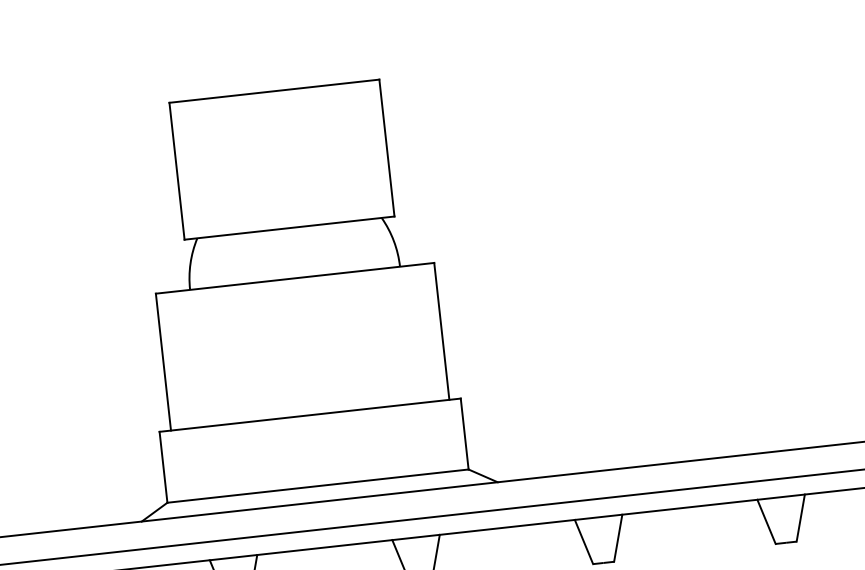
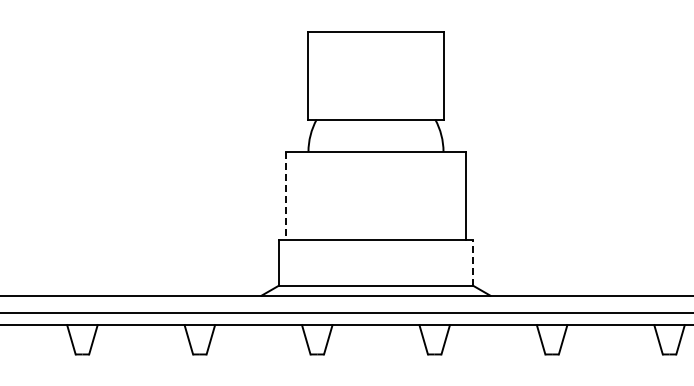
line: (163, 363) -> (286, 196), solid -> dashed
line: (464, 433) -> (472, 262), solid -> dashed

